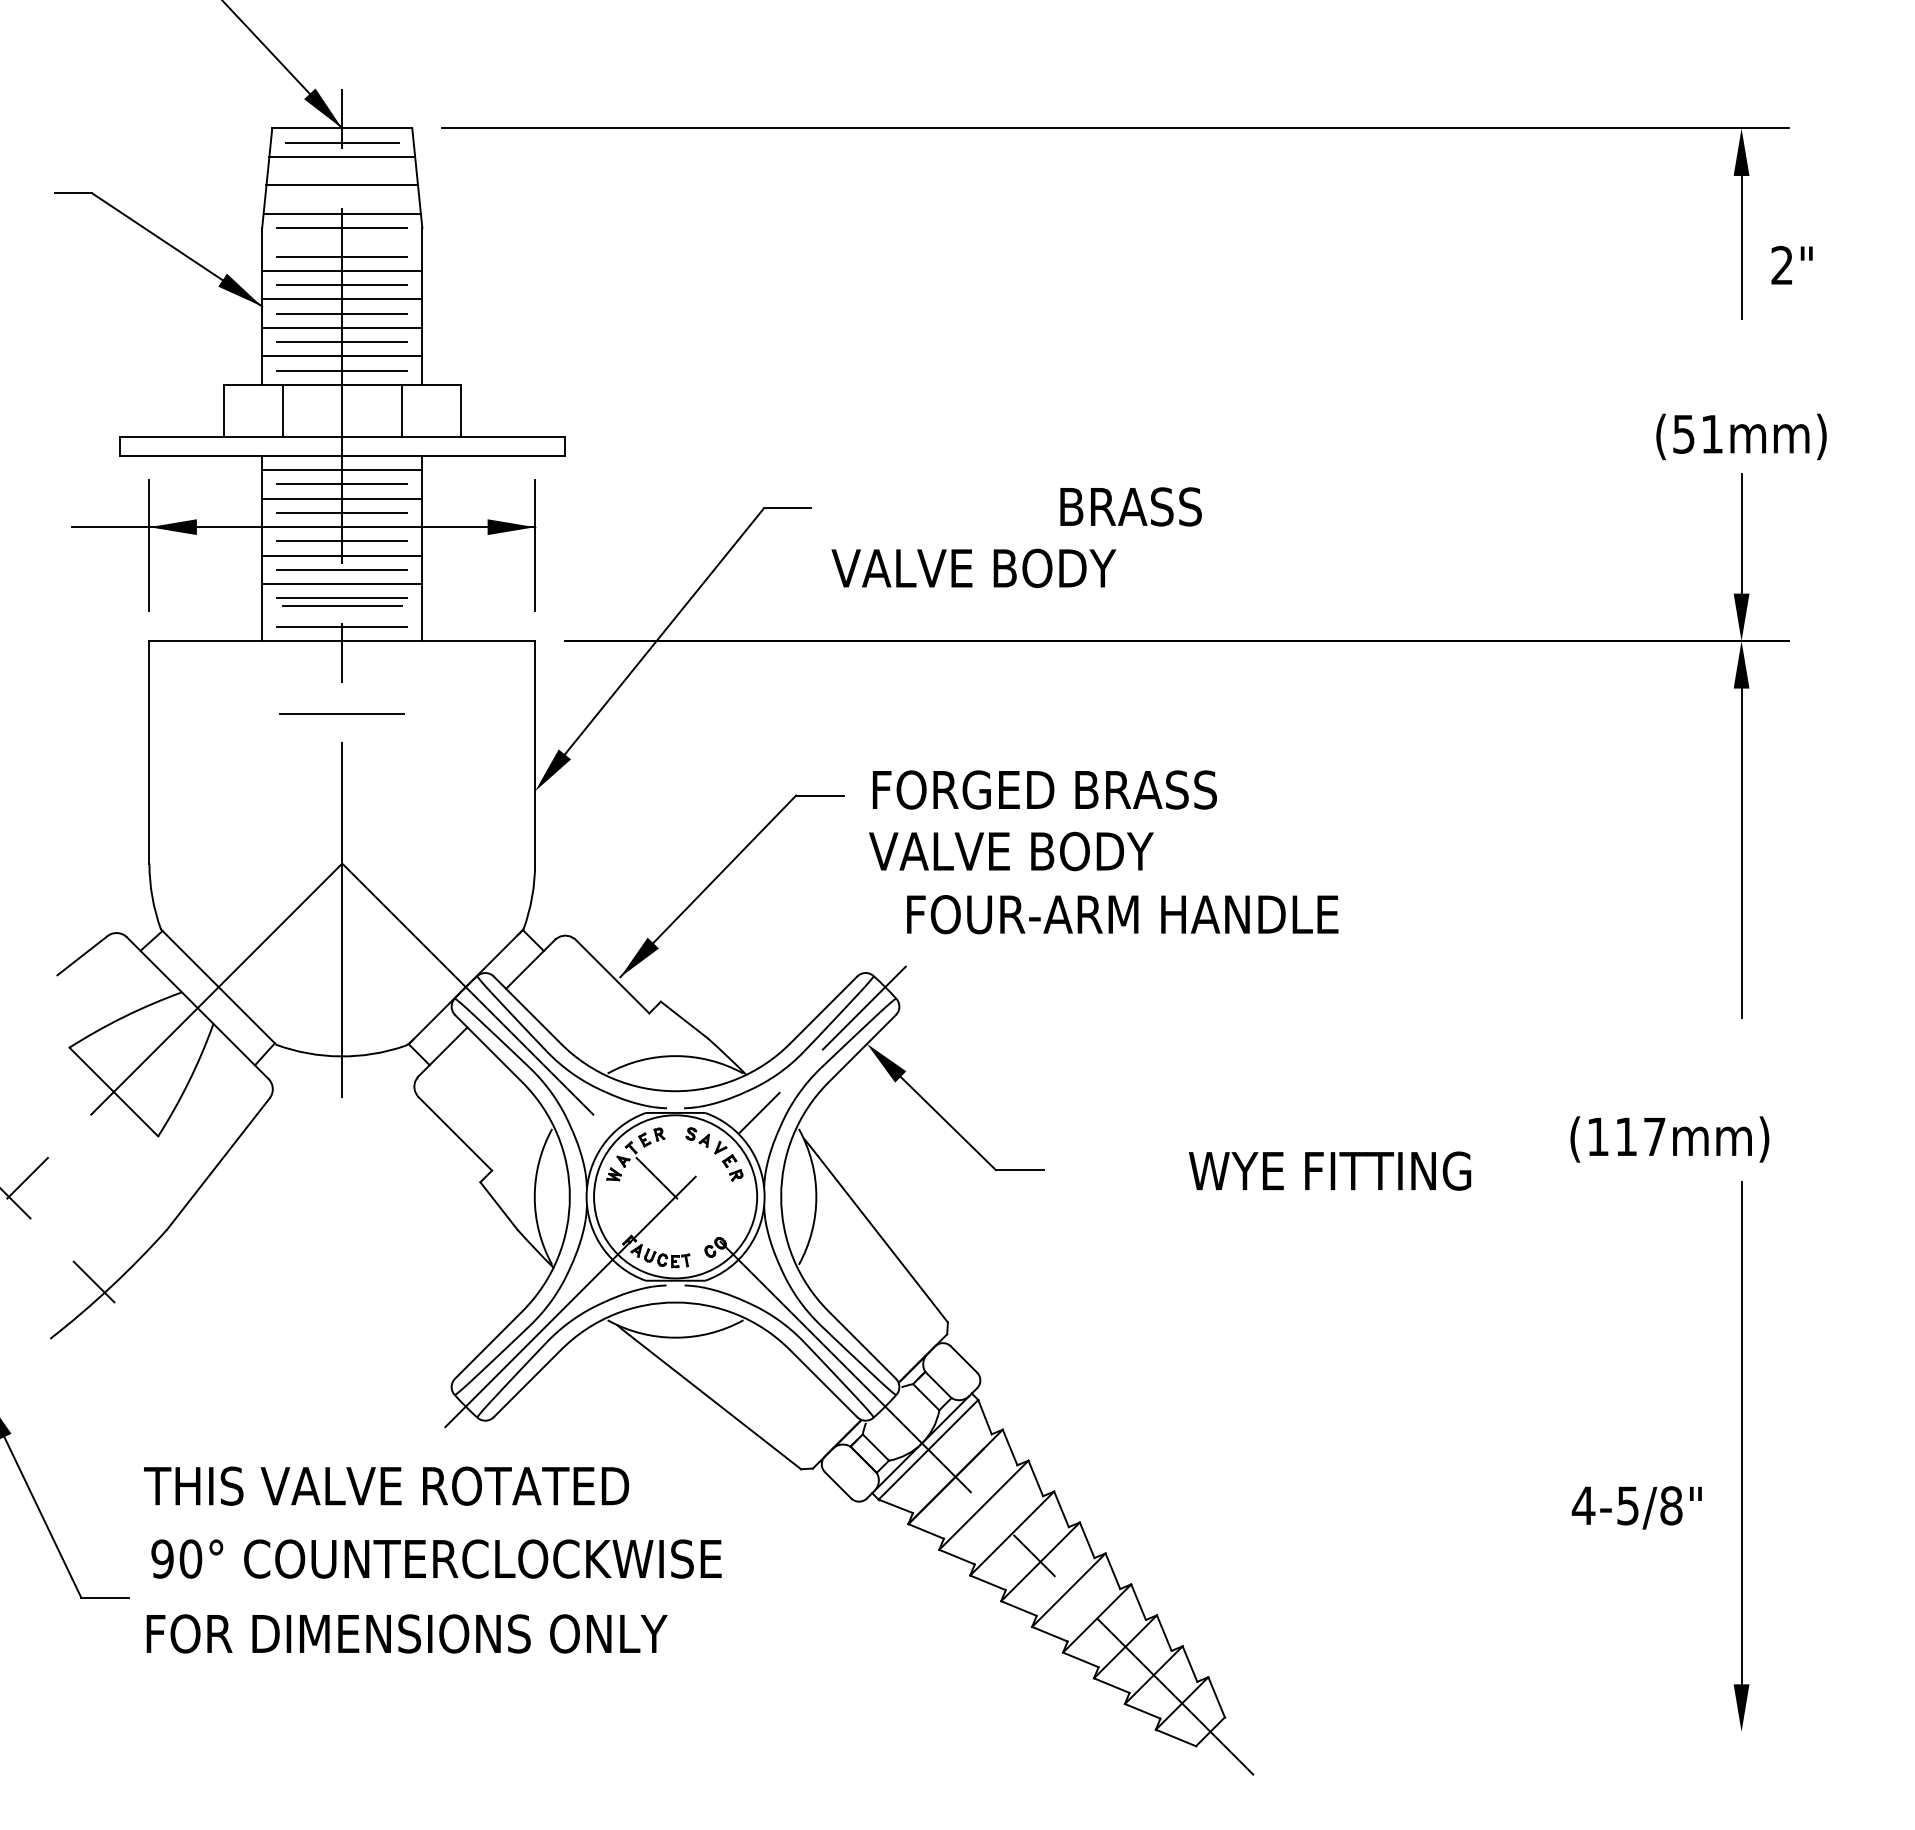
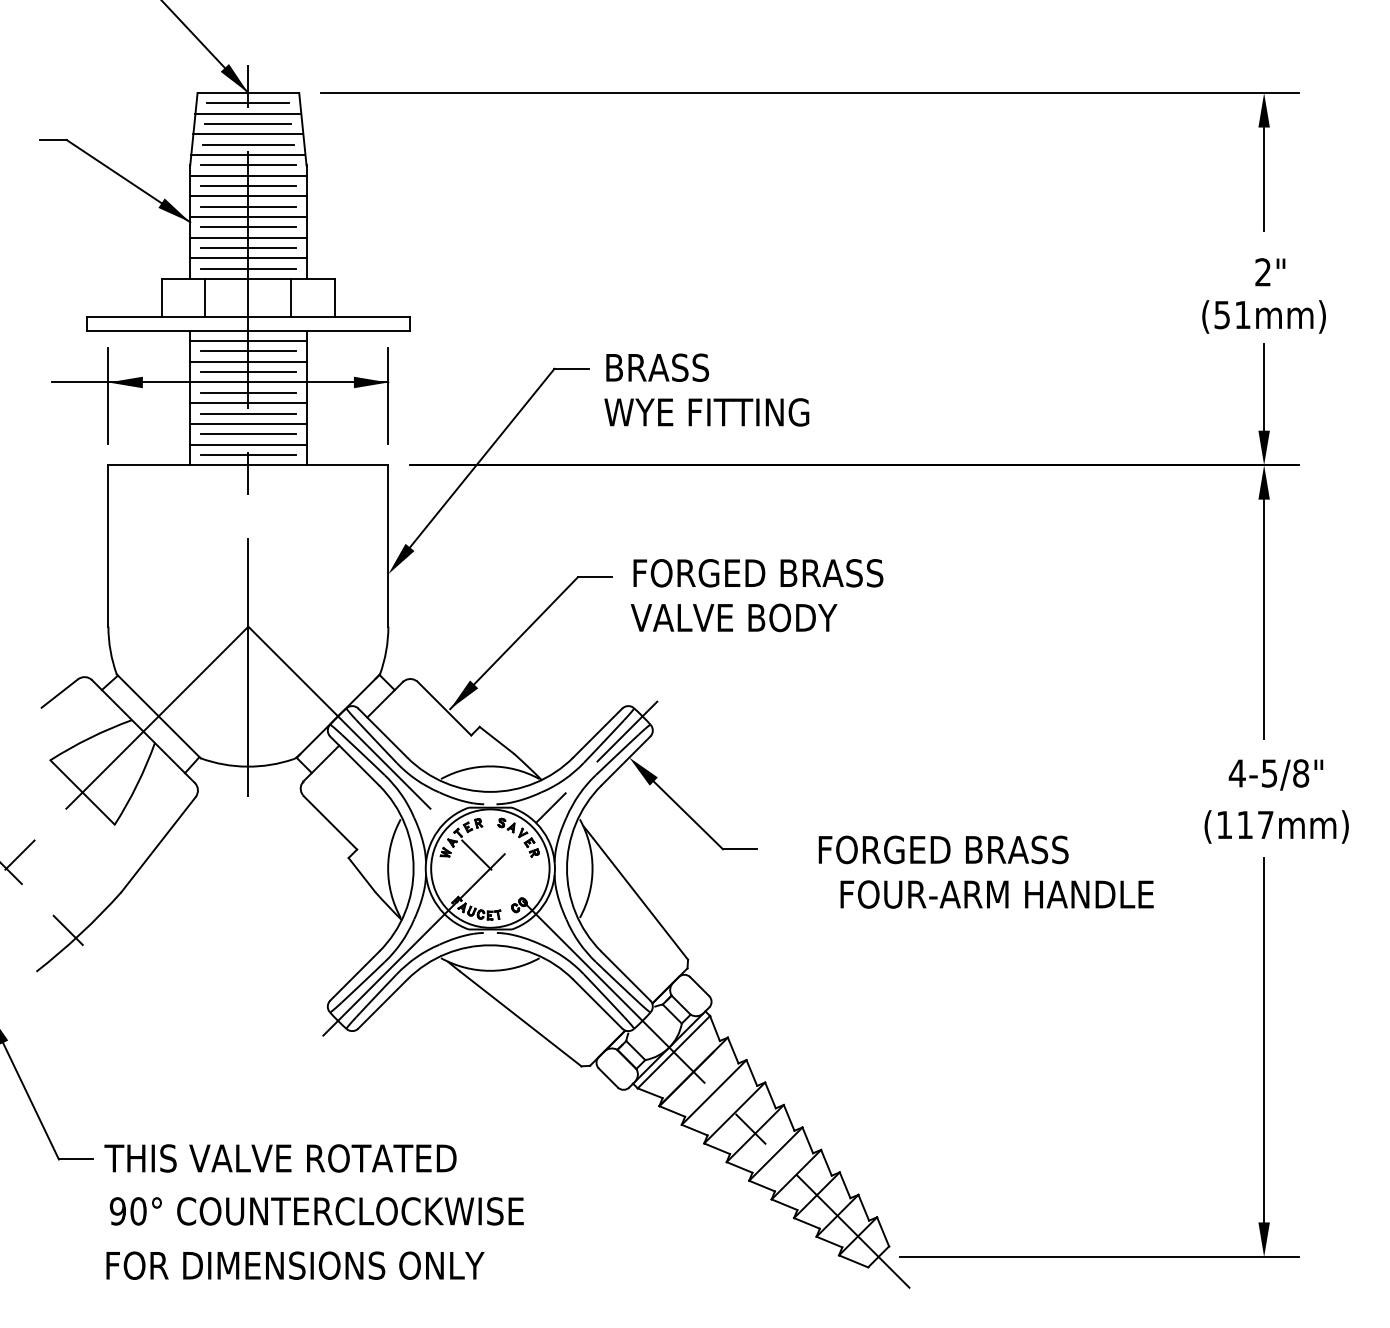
line: (342, 242) -> (248, 175), added
text: (1791, 265) -> (1269, 272), moved
text: (1130, 506) -> (657, 367), moved
text: (973, 568) -> (706, 412), VALVE BODY -> WYE FITTING
line: (342, 605) -> (248, 123), moved
line: (342, 612) -> (248, 444), added
line: (341, 713) -> (247, 144), moved
text: (1122, 914) -> (996, 894), moved
text: (1669, 1139) -> (1276, 826), moved
text: (1300, 1170) -> (943, 849), WYE FITTING -> FORGED BRASS
text: (1636, 1507) -> (1275, 774), moved
text: (432, 1559) -> (313, 1211), moved
line: (1514, 1731) -> (1099, 1256), added

